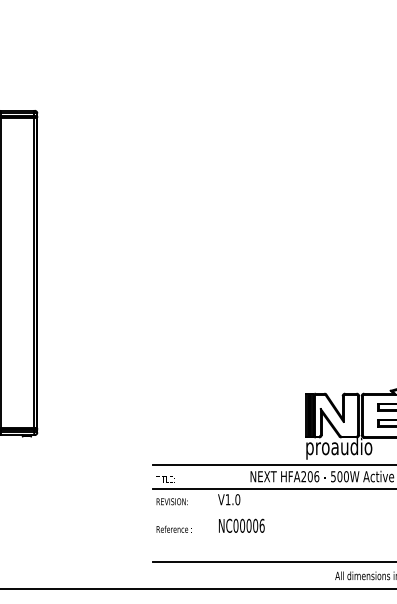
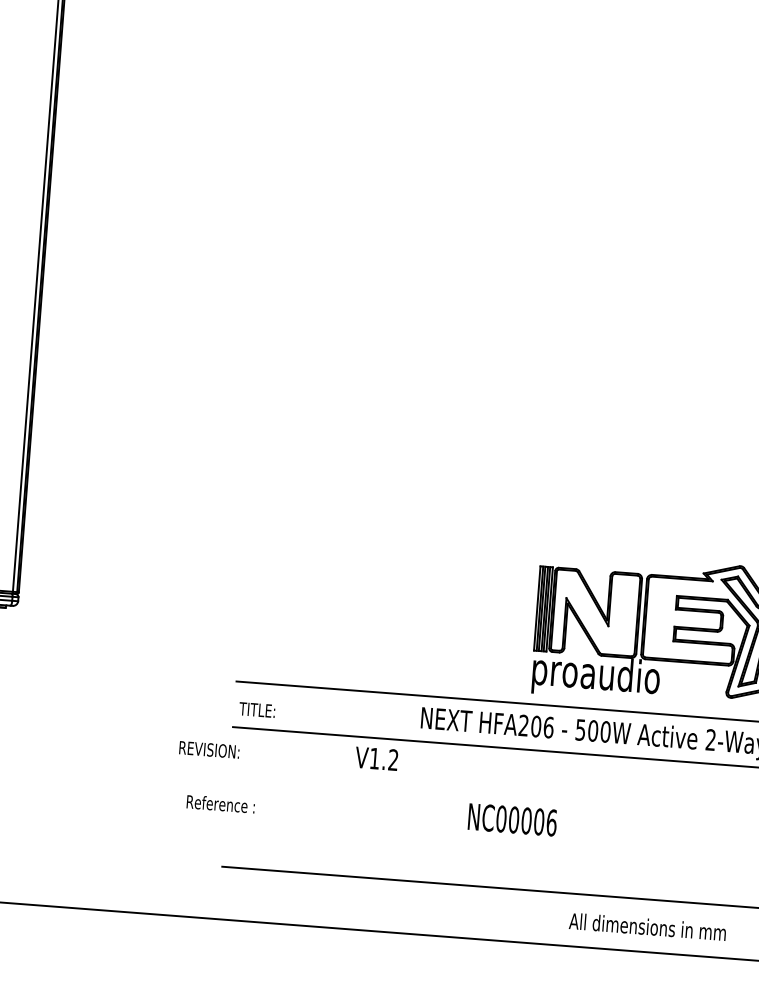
text: (237, 499) -> (392, 759), V1.0 -> V1.2
text: (171, 501) -> (208, 749), moved
text: (241, 525) -> (512, 819), moved
text: (173, 528) -> (219, 802), moved

